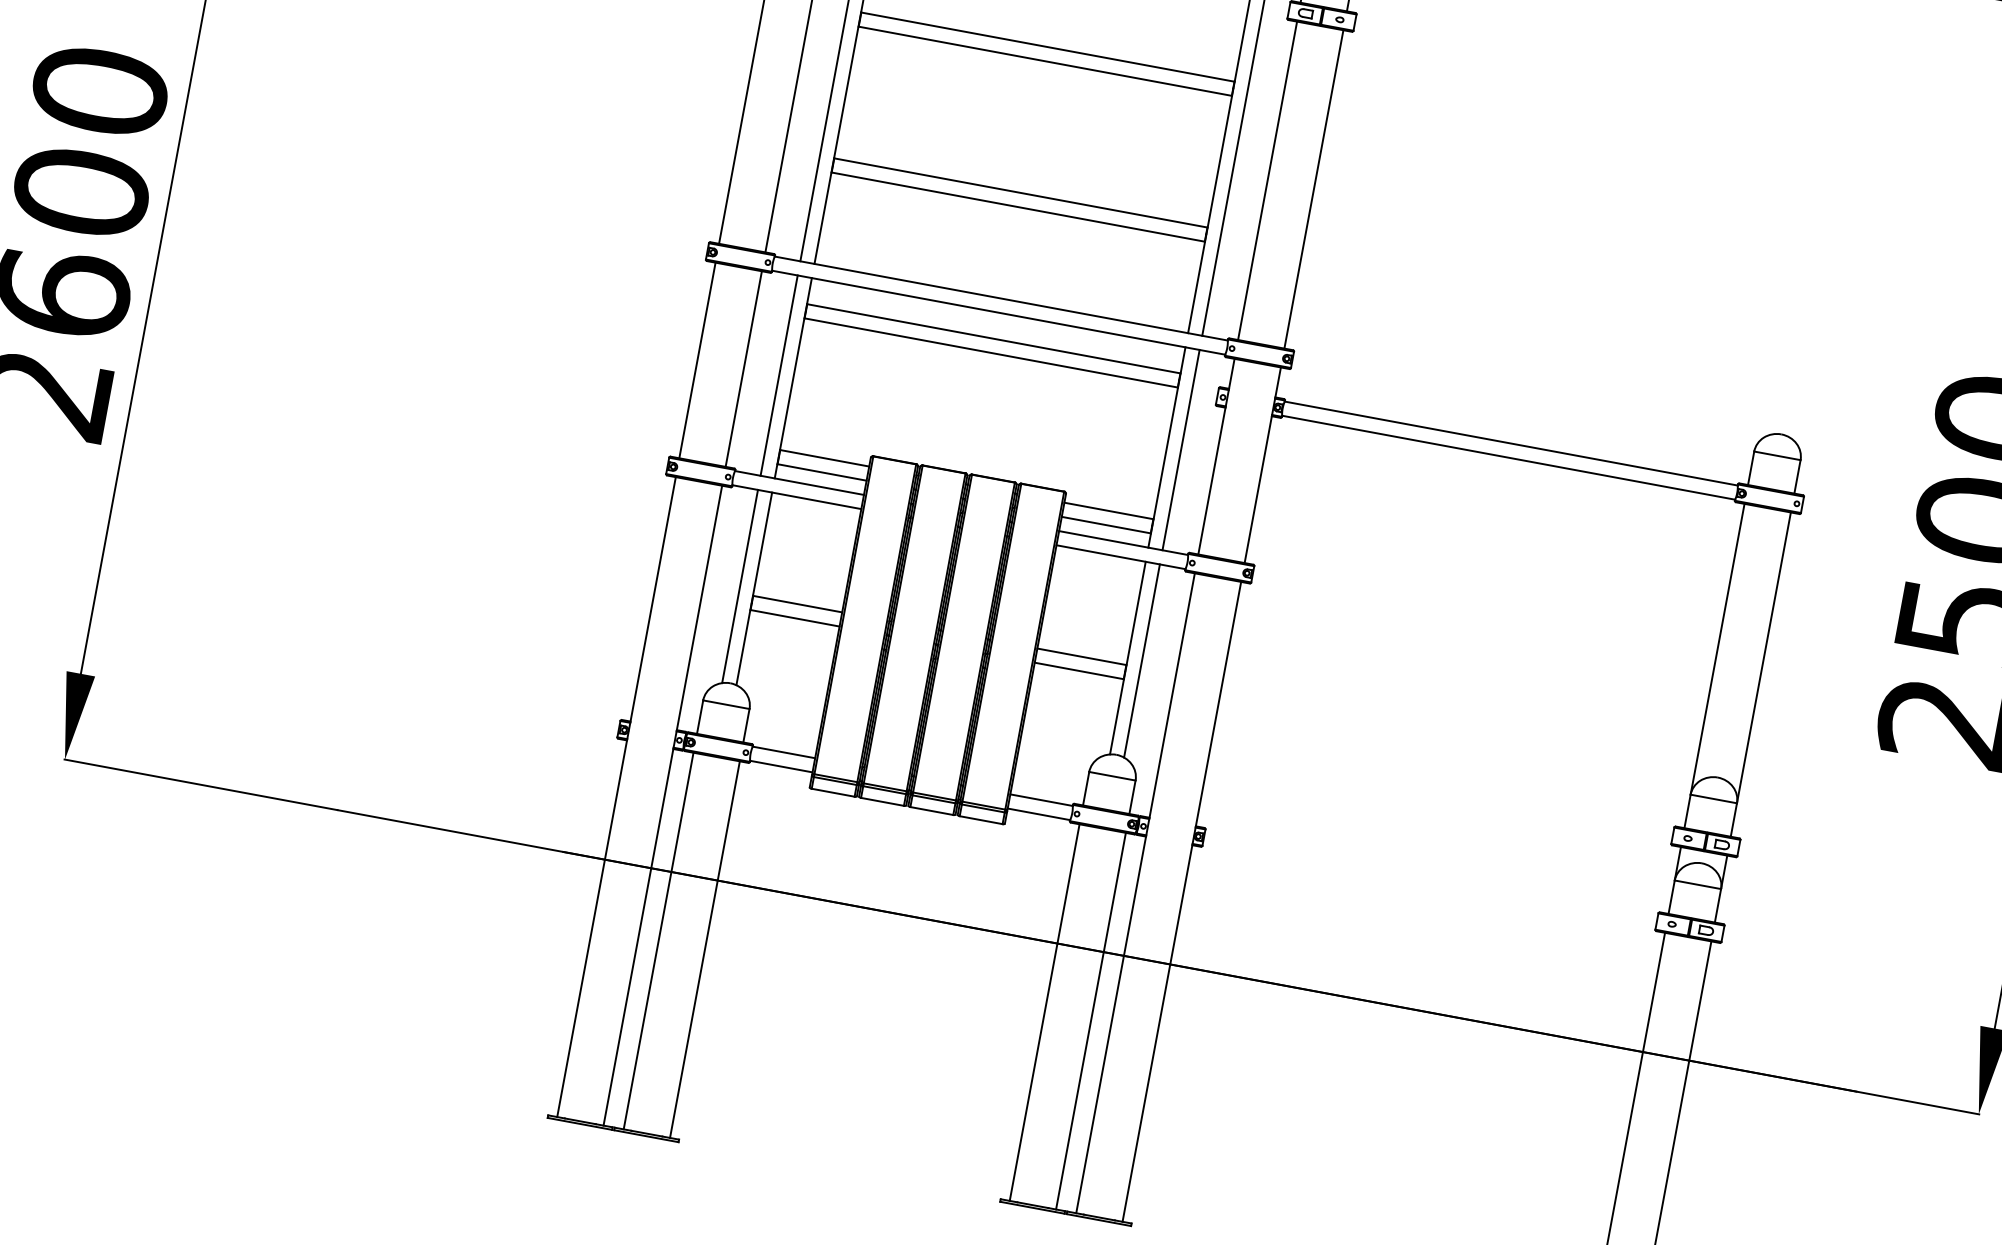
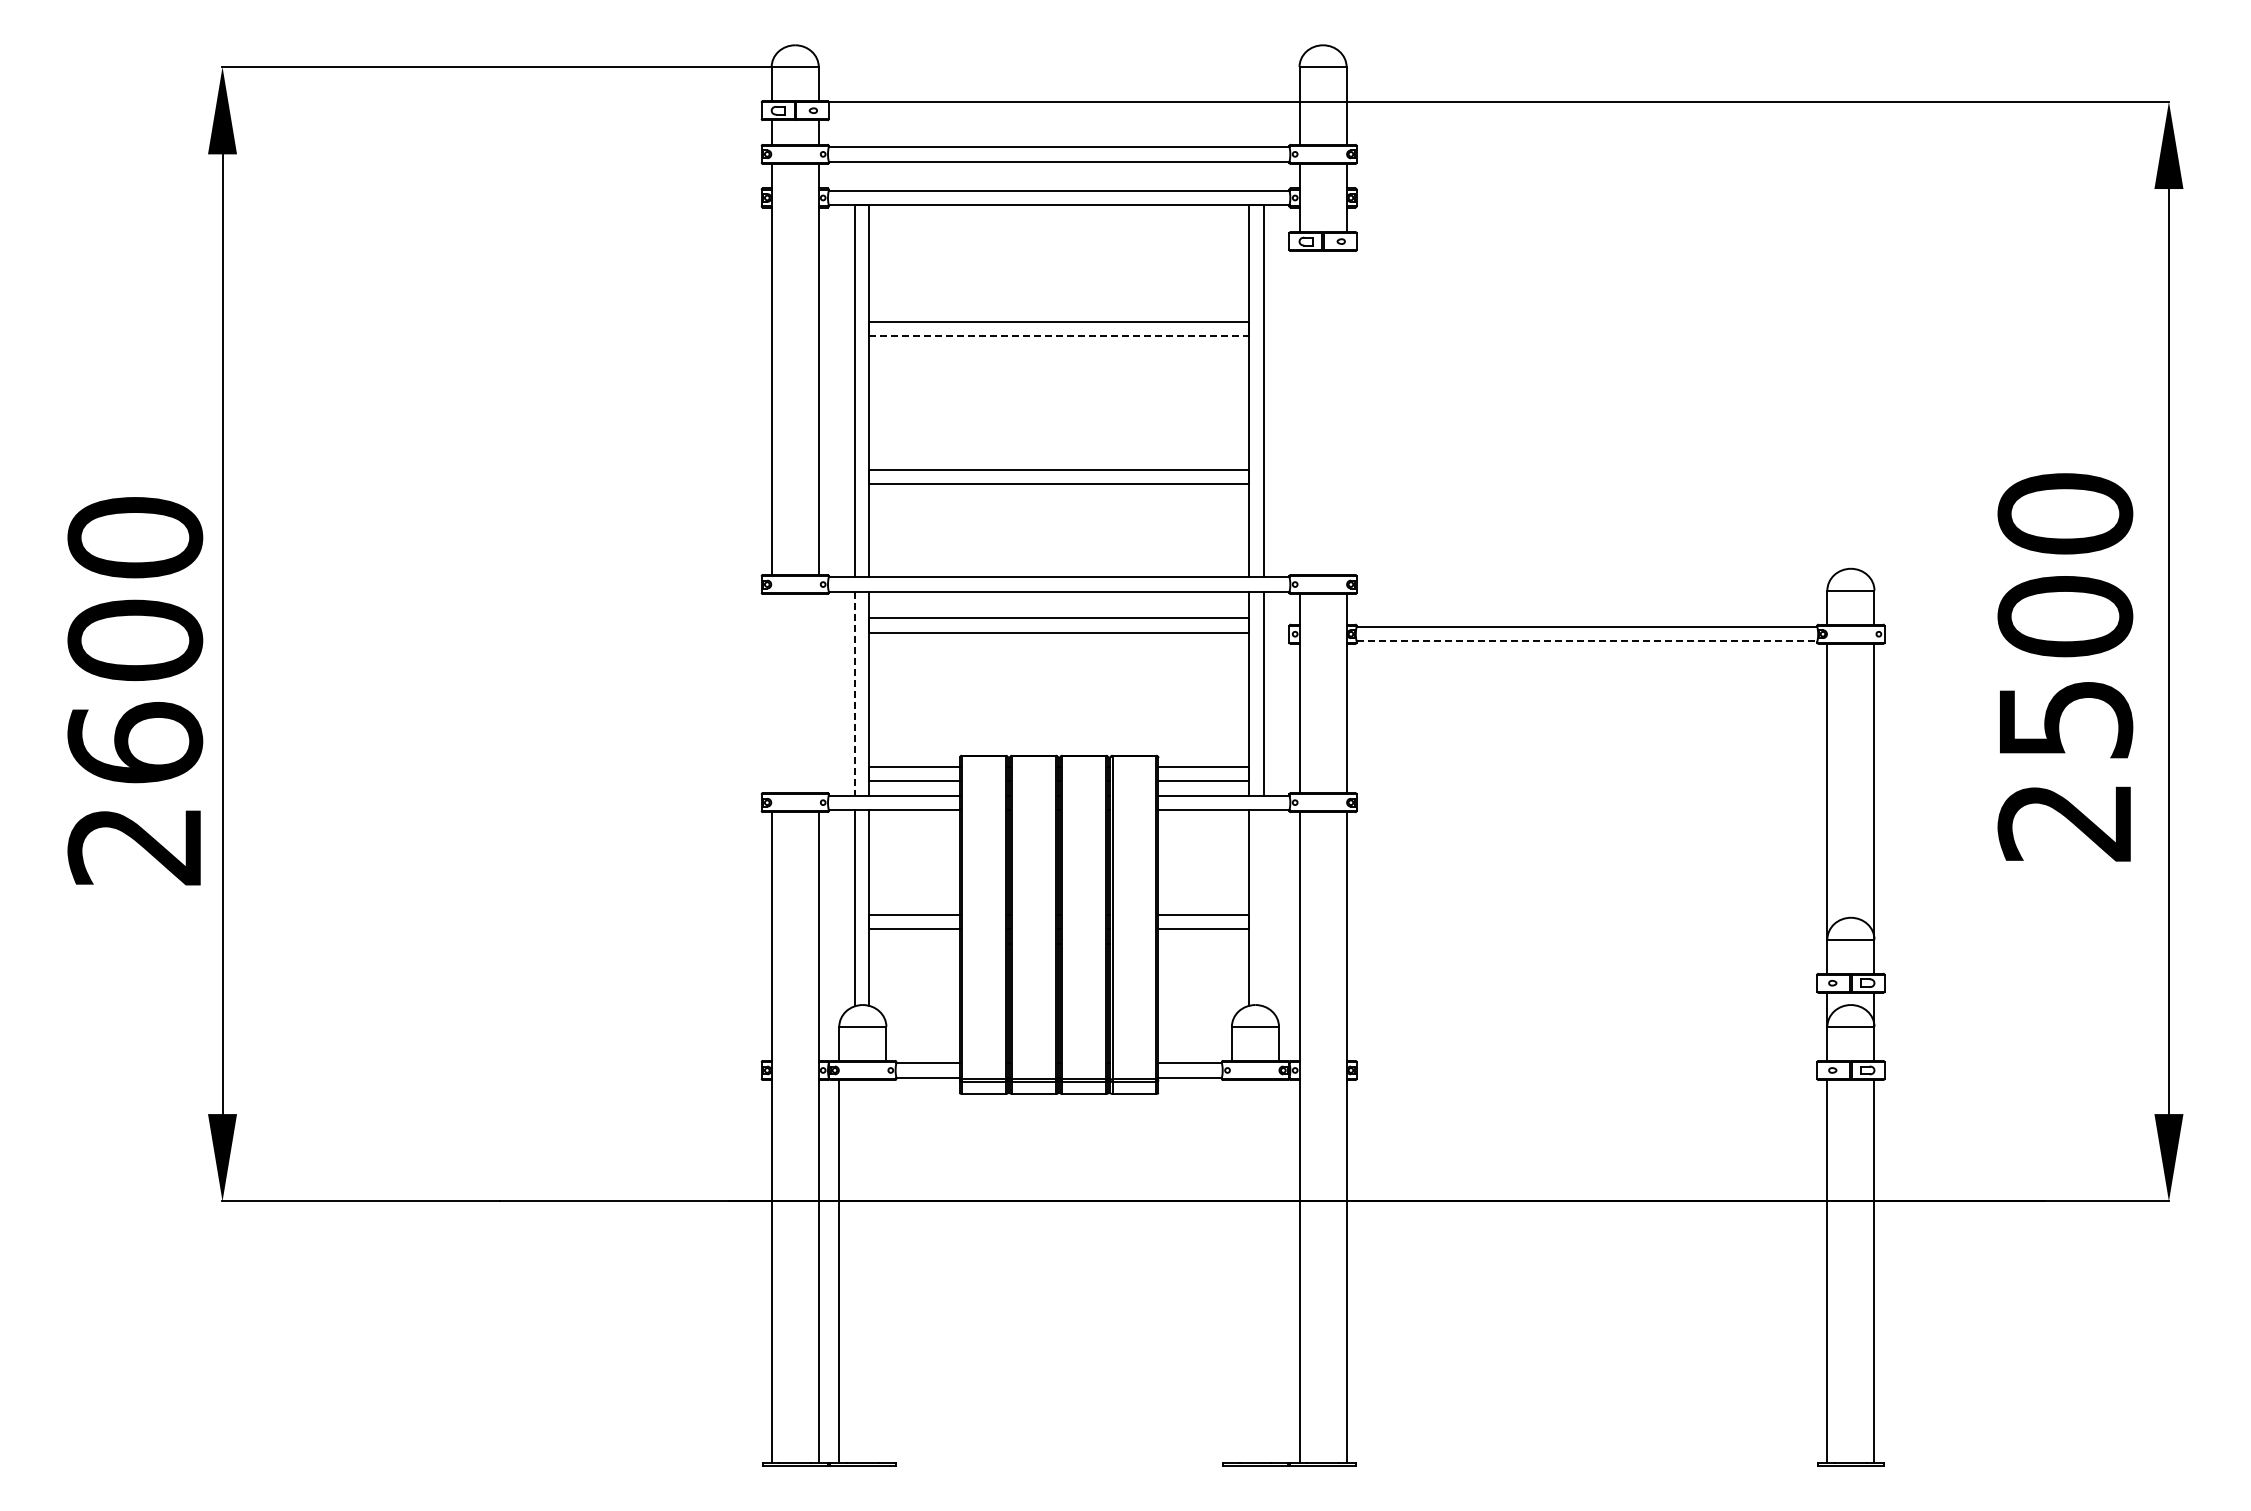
line: (1045, 61) -> (1059, 336), solid -> dashed
line: (1267, 180) -> (1299, 412), removed
line: (1313, 188) -> (1346, 412), removed
line: (697, 360) -> (771, 693), removed
line: (743, 368) -> (818, 693), removed
line: (778, 375) -> (854, 693), solid -> dashed
line: (1509, 457) -> (1587, 641), solid -> dashed
line: (1142, 660) -> (1263, 907), removed
line: (705, 949) -> (886, 1271), removed
line: (1044, 1012) -> (1231, 1271), removed
line: (1091, 1021) -> (1279, 1271), removed

